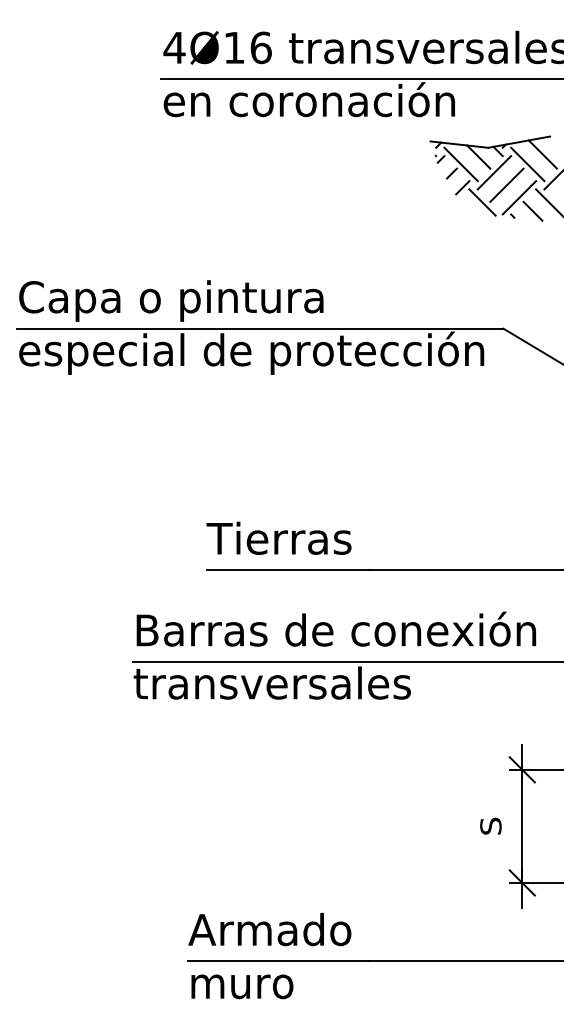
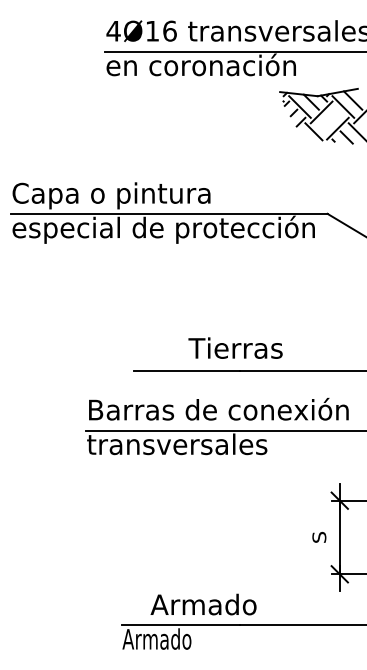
line: (506, 185) -> (329, 120), removed
text: (278, 537) -> (235, 347), moved
text: (269, 929) -> (203, 604), moved
text: (240, 981) -> (156, 638), muro -> Armado

